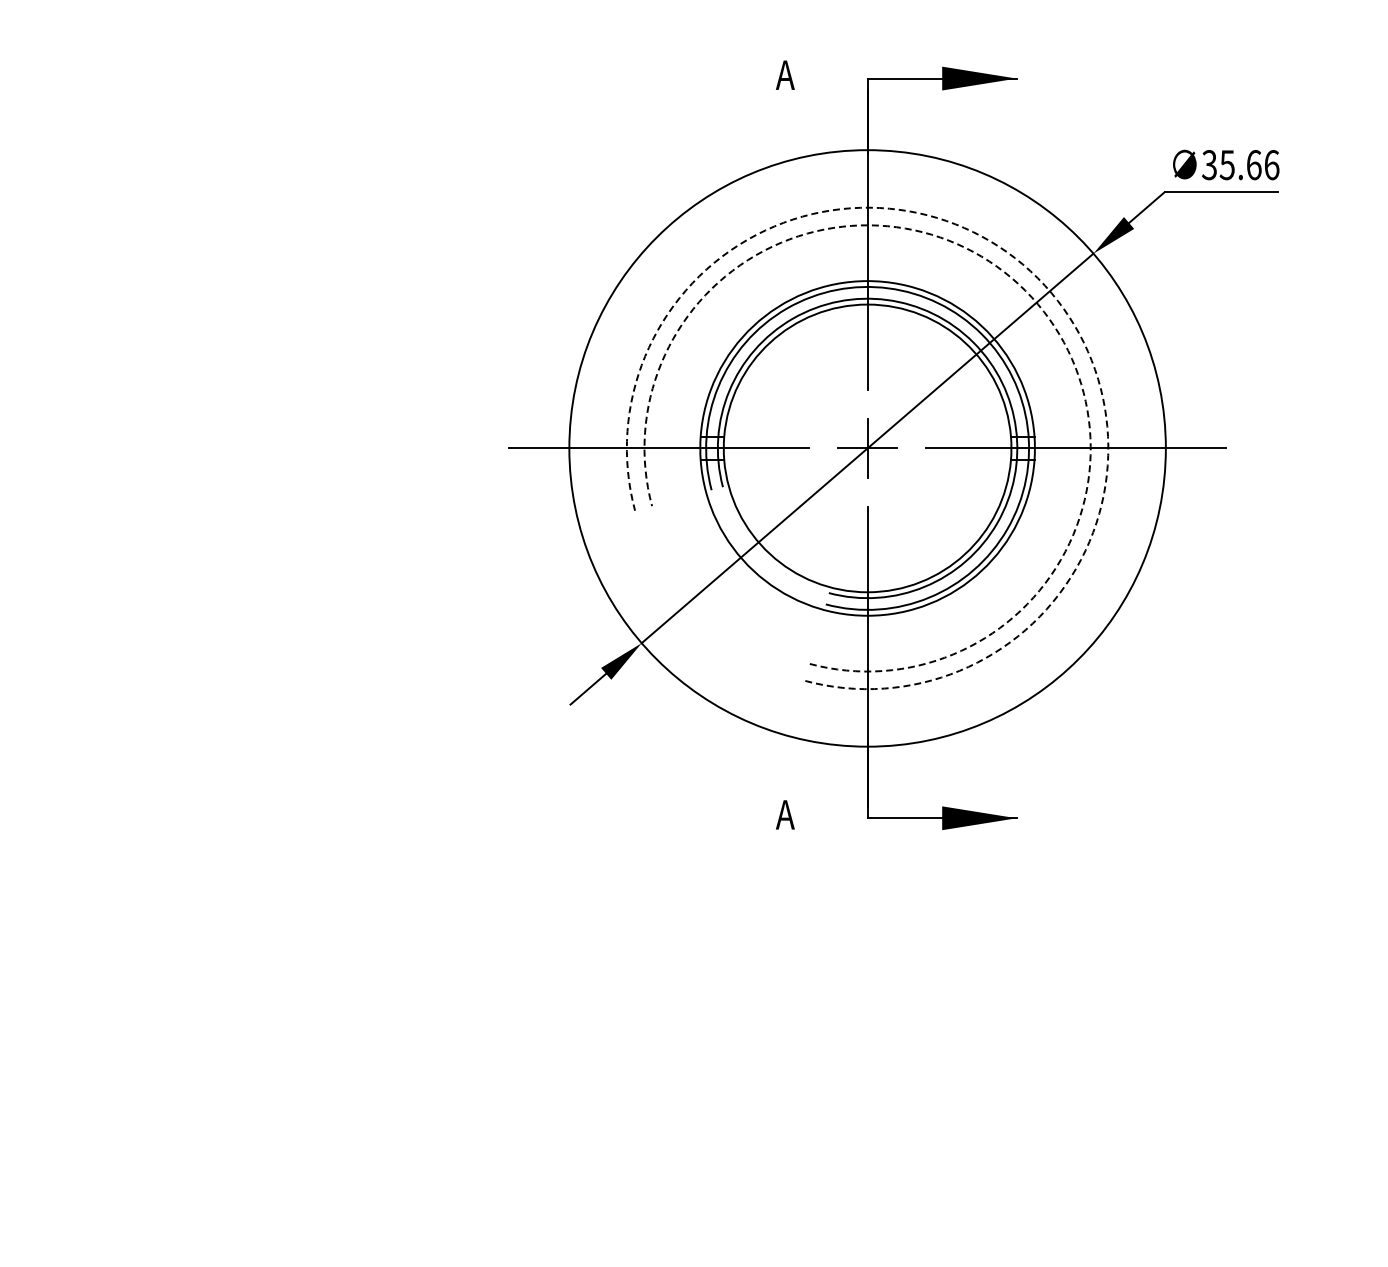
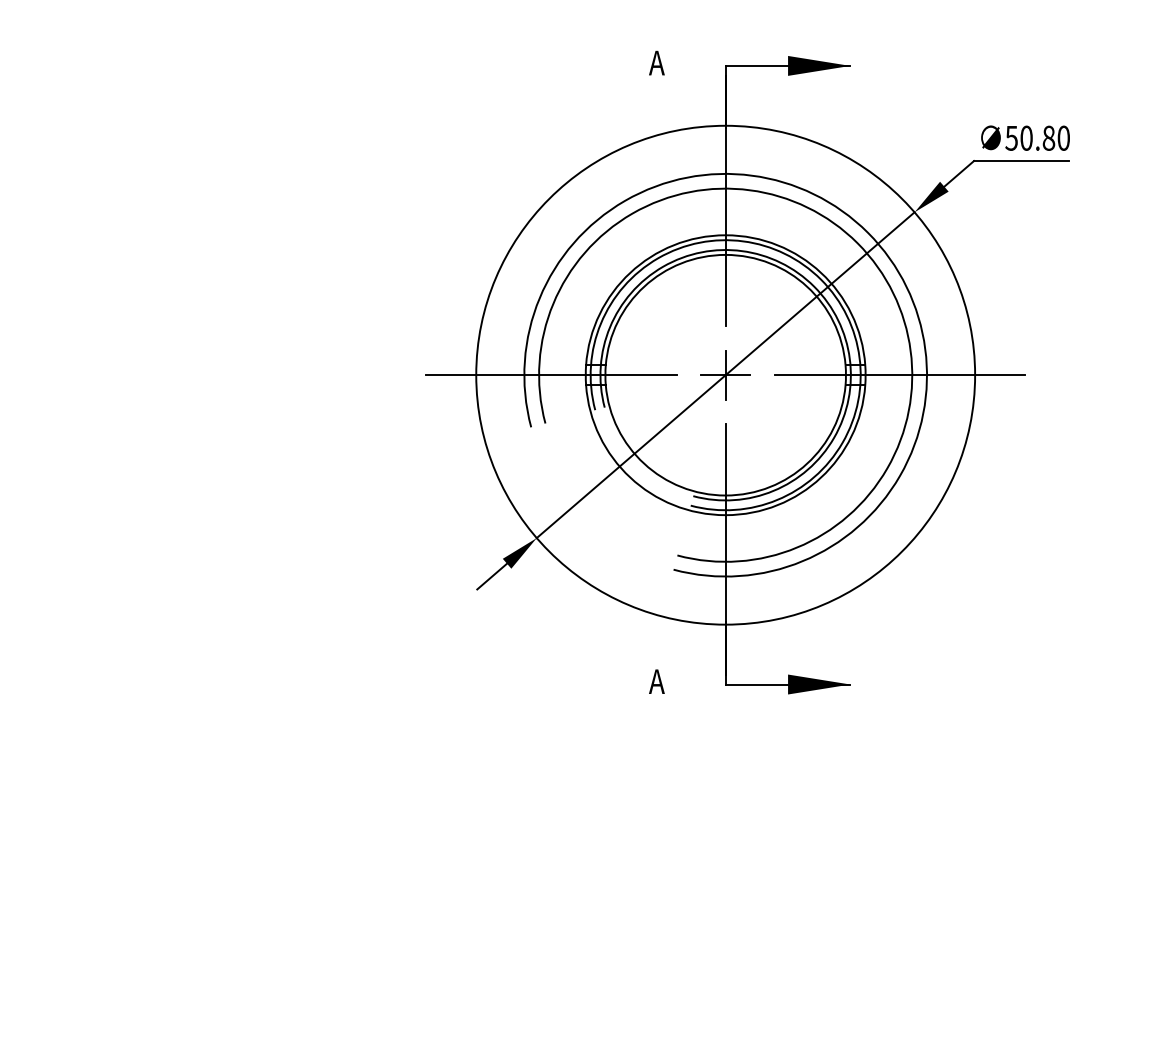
text: (1240, 165) -> (1037, 138), 35.66 -> 50.80
arc: (1037, 278) -> (867, 233), dashed -> solid
arc: (1025, 290) -> (857, 243), dashed -> solid

